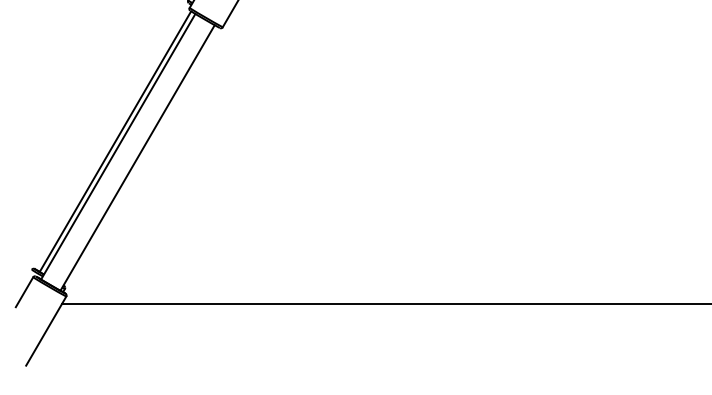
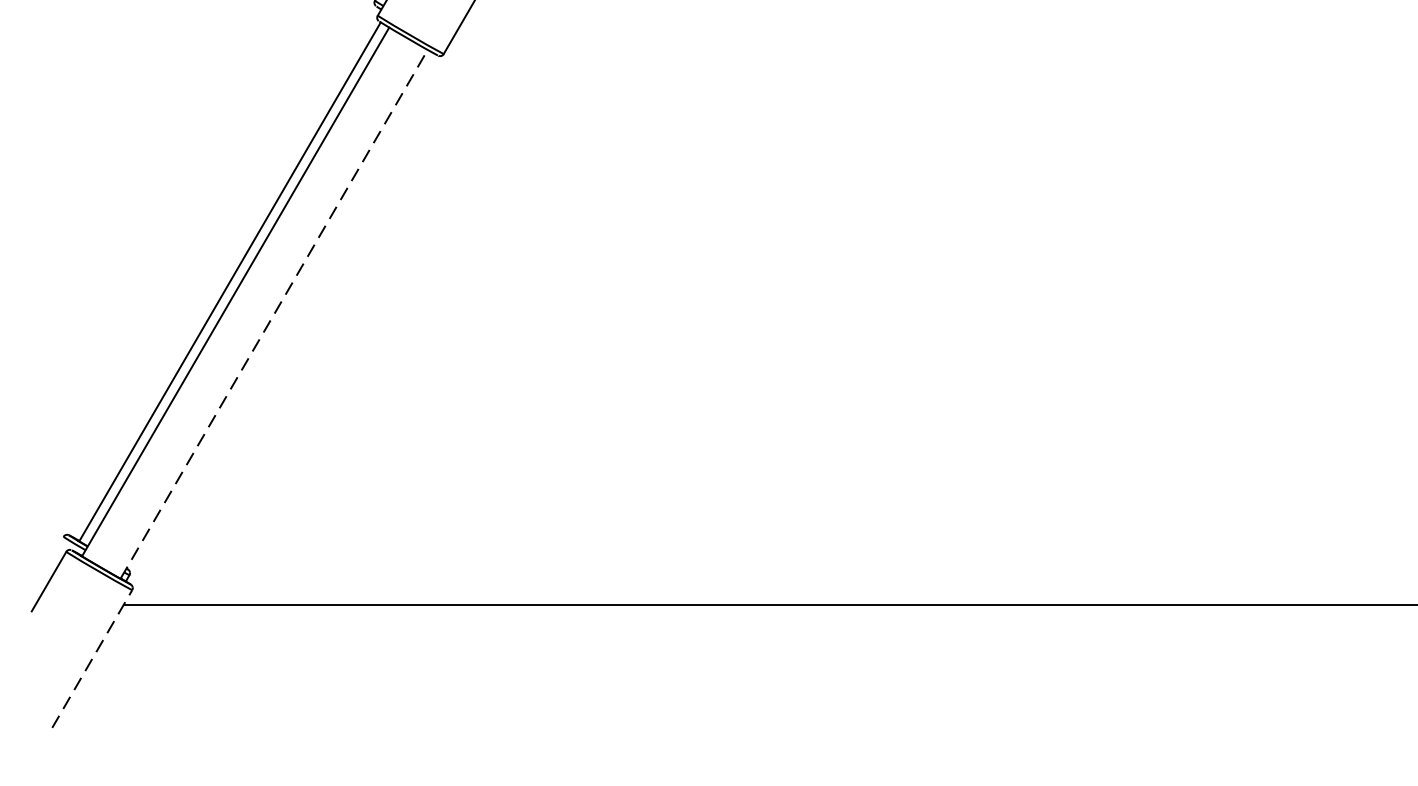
line: (137, 158) -> (273, 315), solid -> dashed
line: (46, 331) -> (92, 659), solid -> dashed

